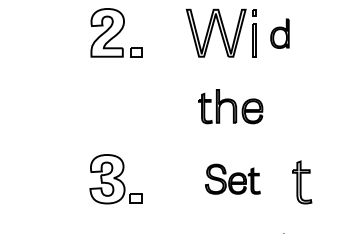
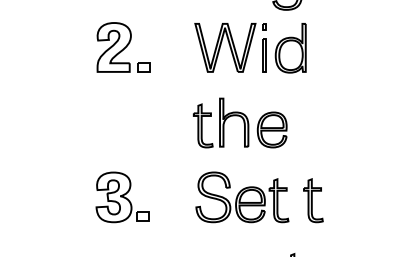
part: (279, 33) -> (290, 48), size x1.67
part: (229, 106) -> (239, 122), size x1.43
part: (232, 179) -> (242, 197), size x1.67

